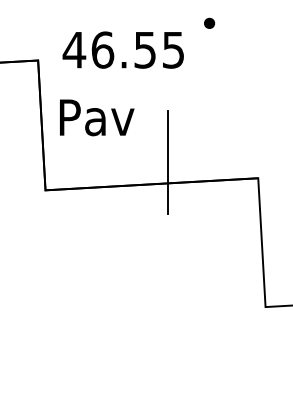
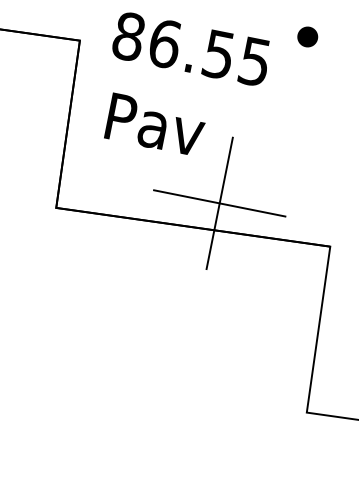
part: (209, 23) -> (307, 37), size x1.43
text: (74, 49) -> (129, 35), 46.55 -> 86.55
text: (97, 117) -> (156, 124), moved
line: (167, 162) -> (218, 203), added

